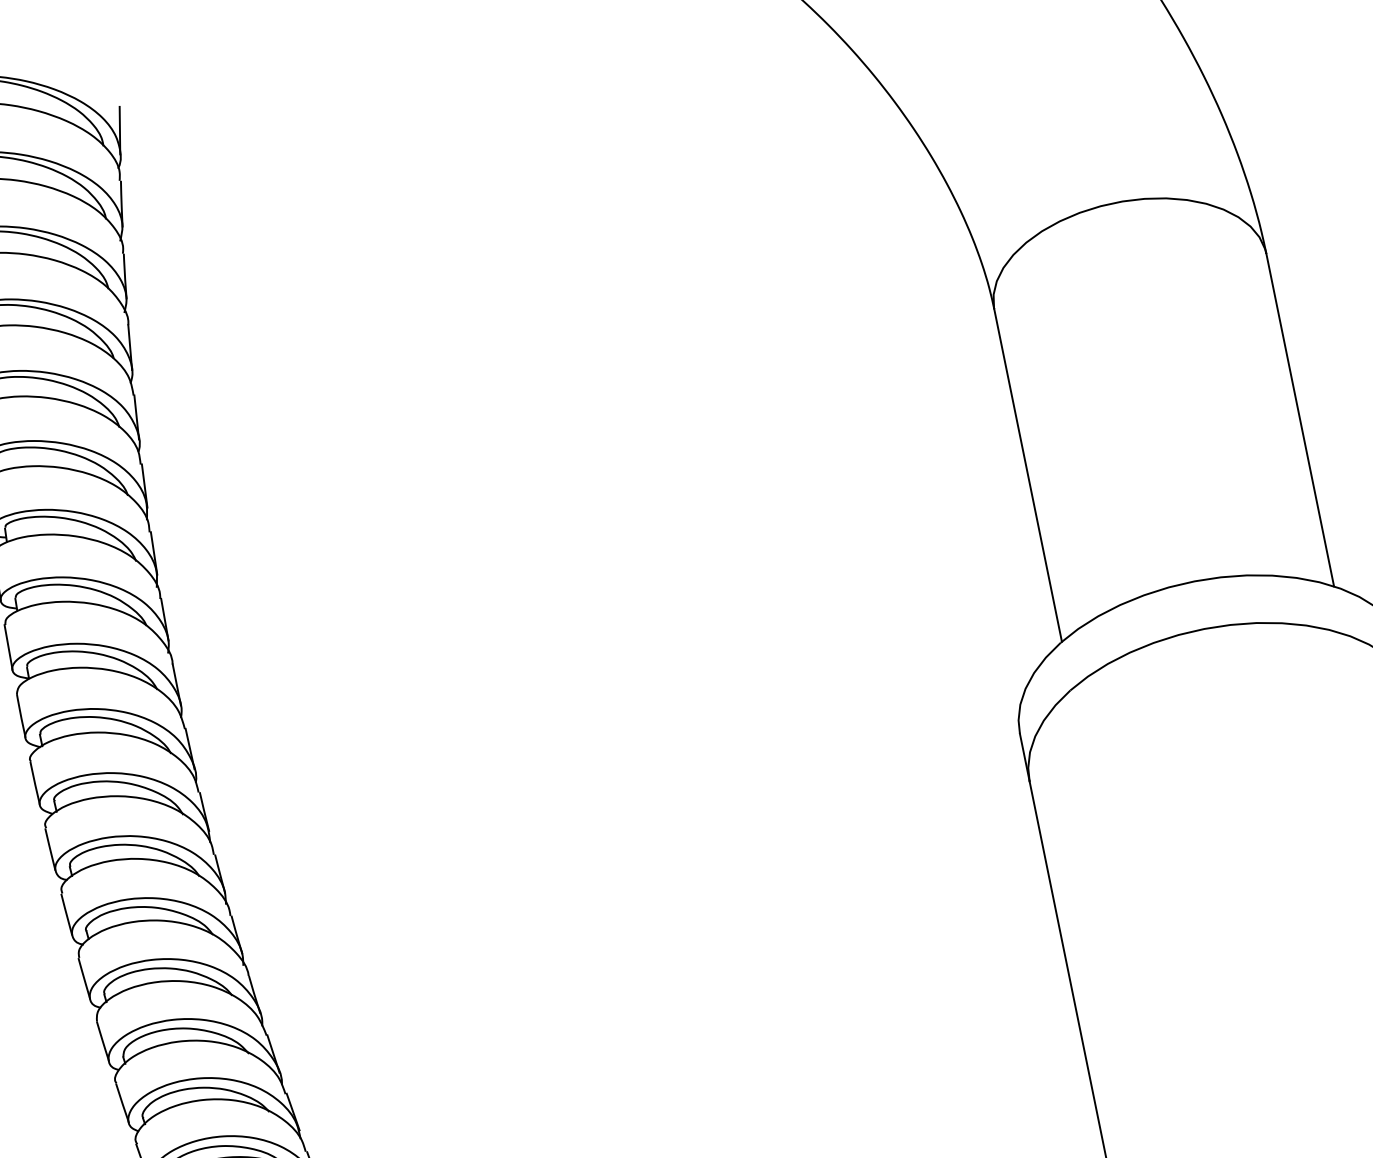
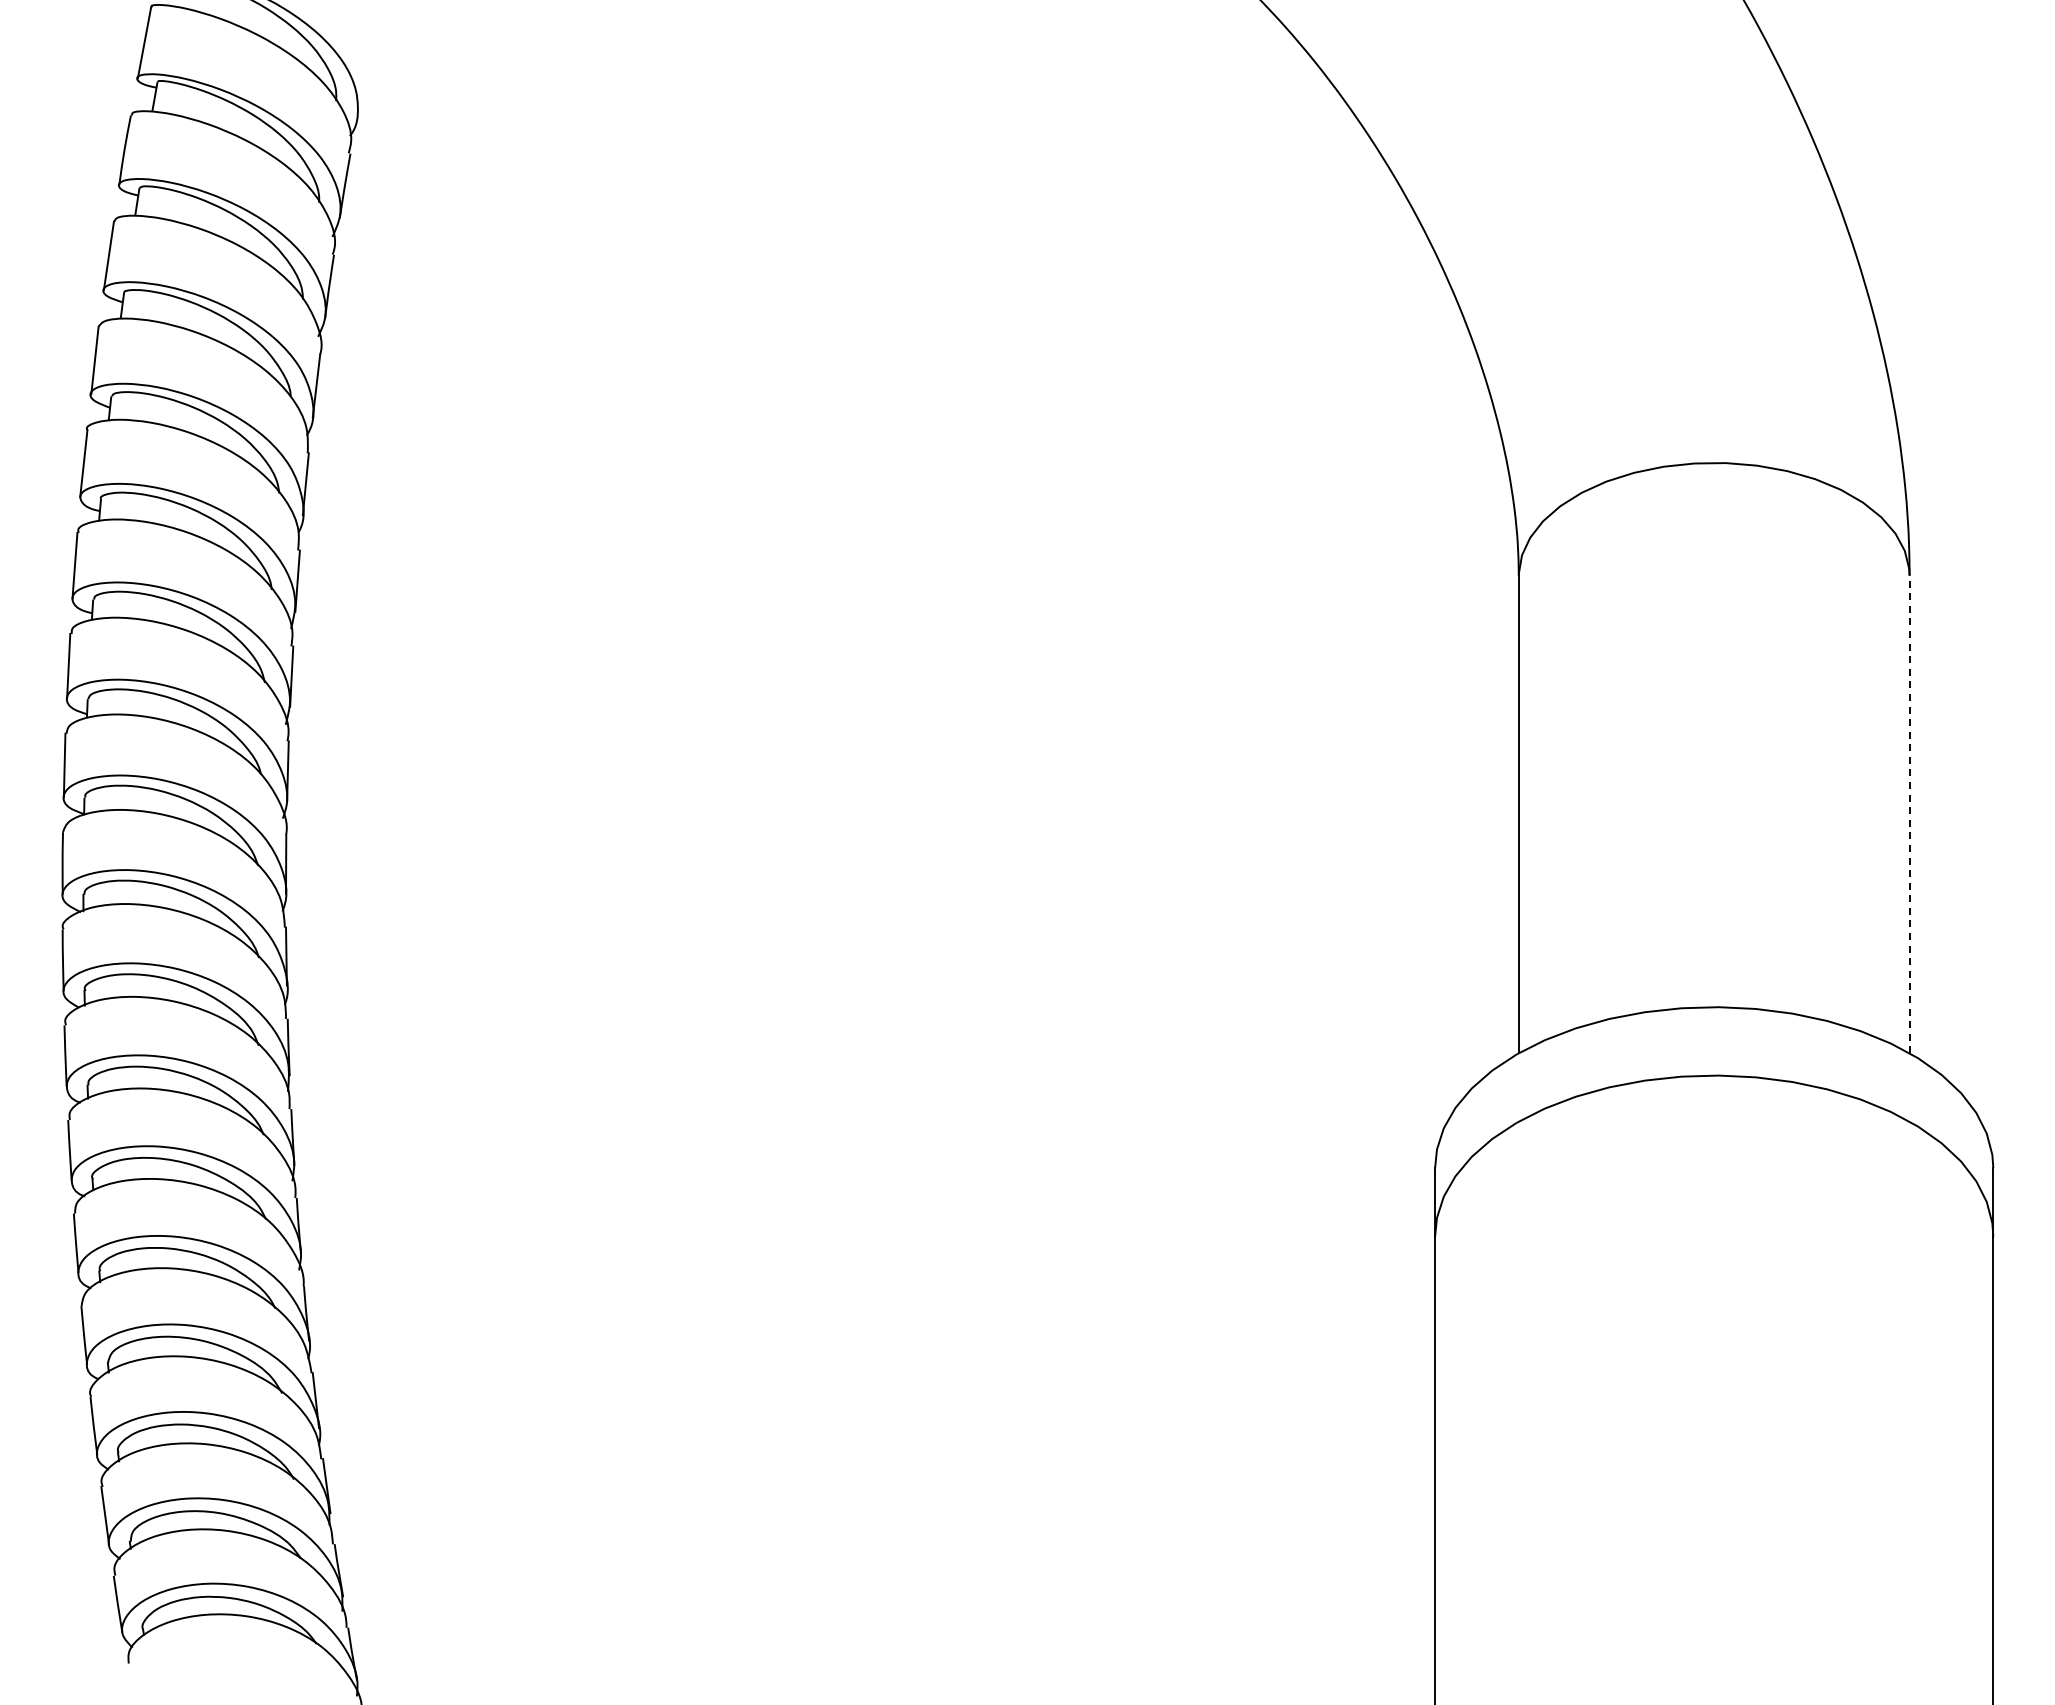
line: (119, 130) -> (362, 83), removed
line: (1300, 420) -> (1909, 814), solid -> dashed

